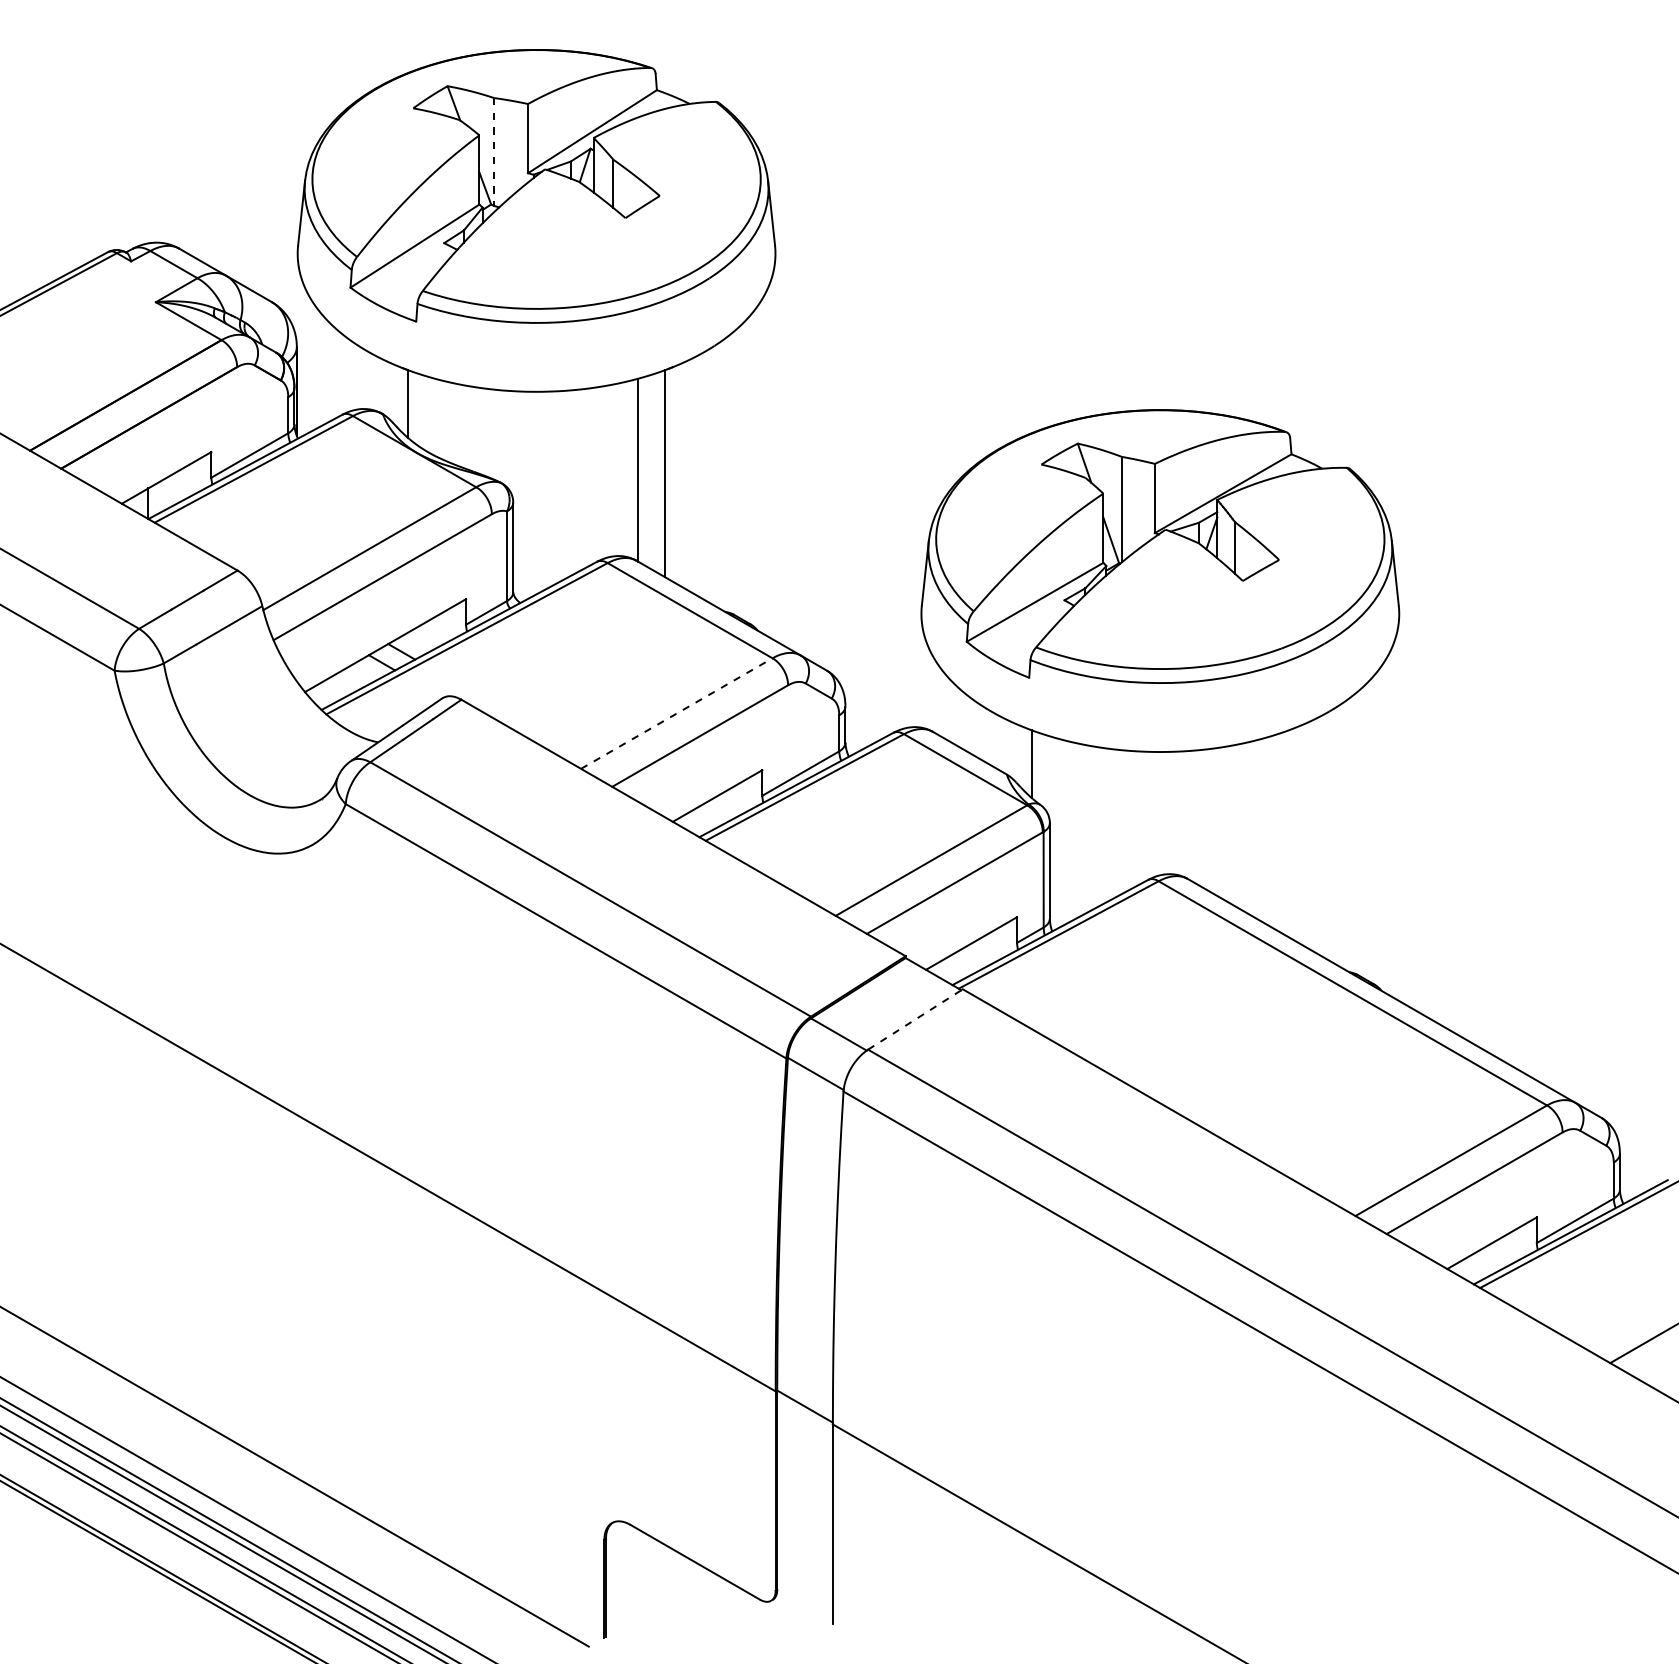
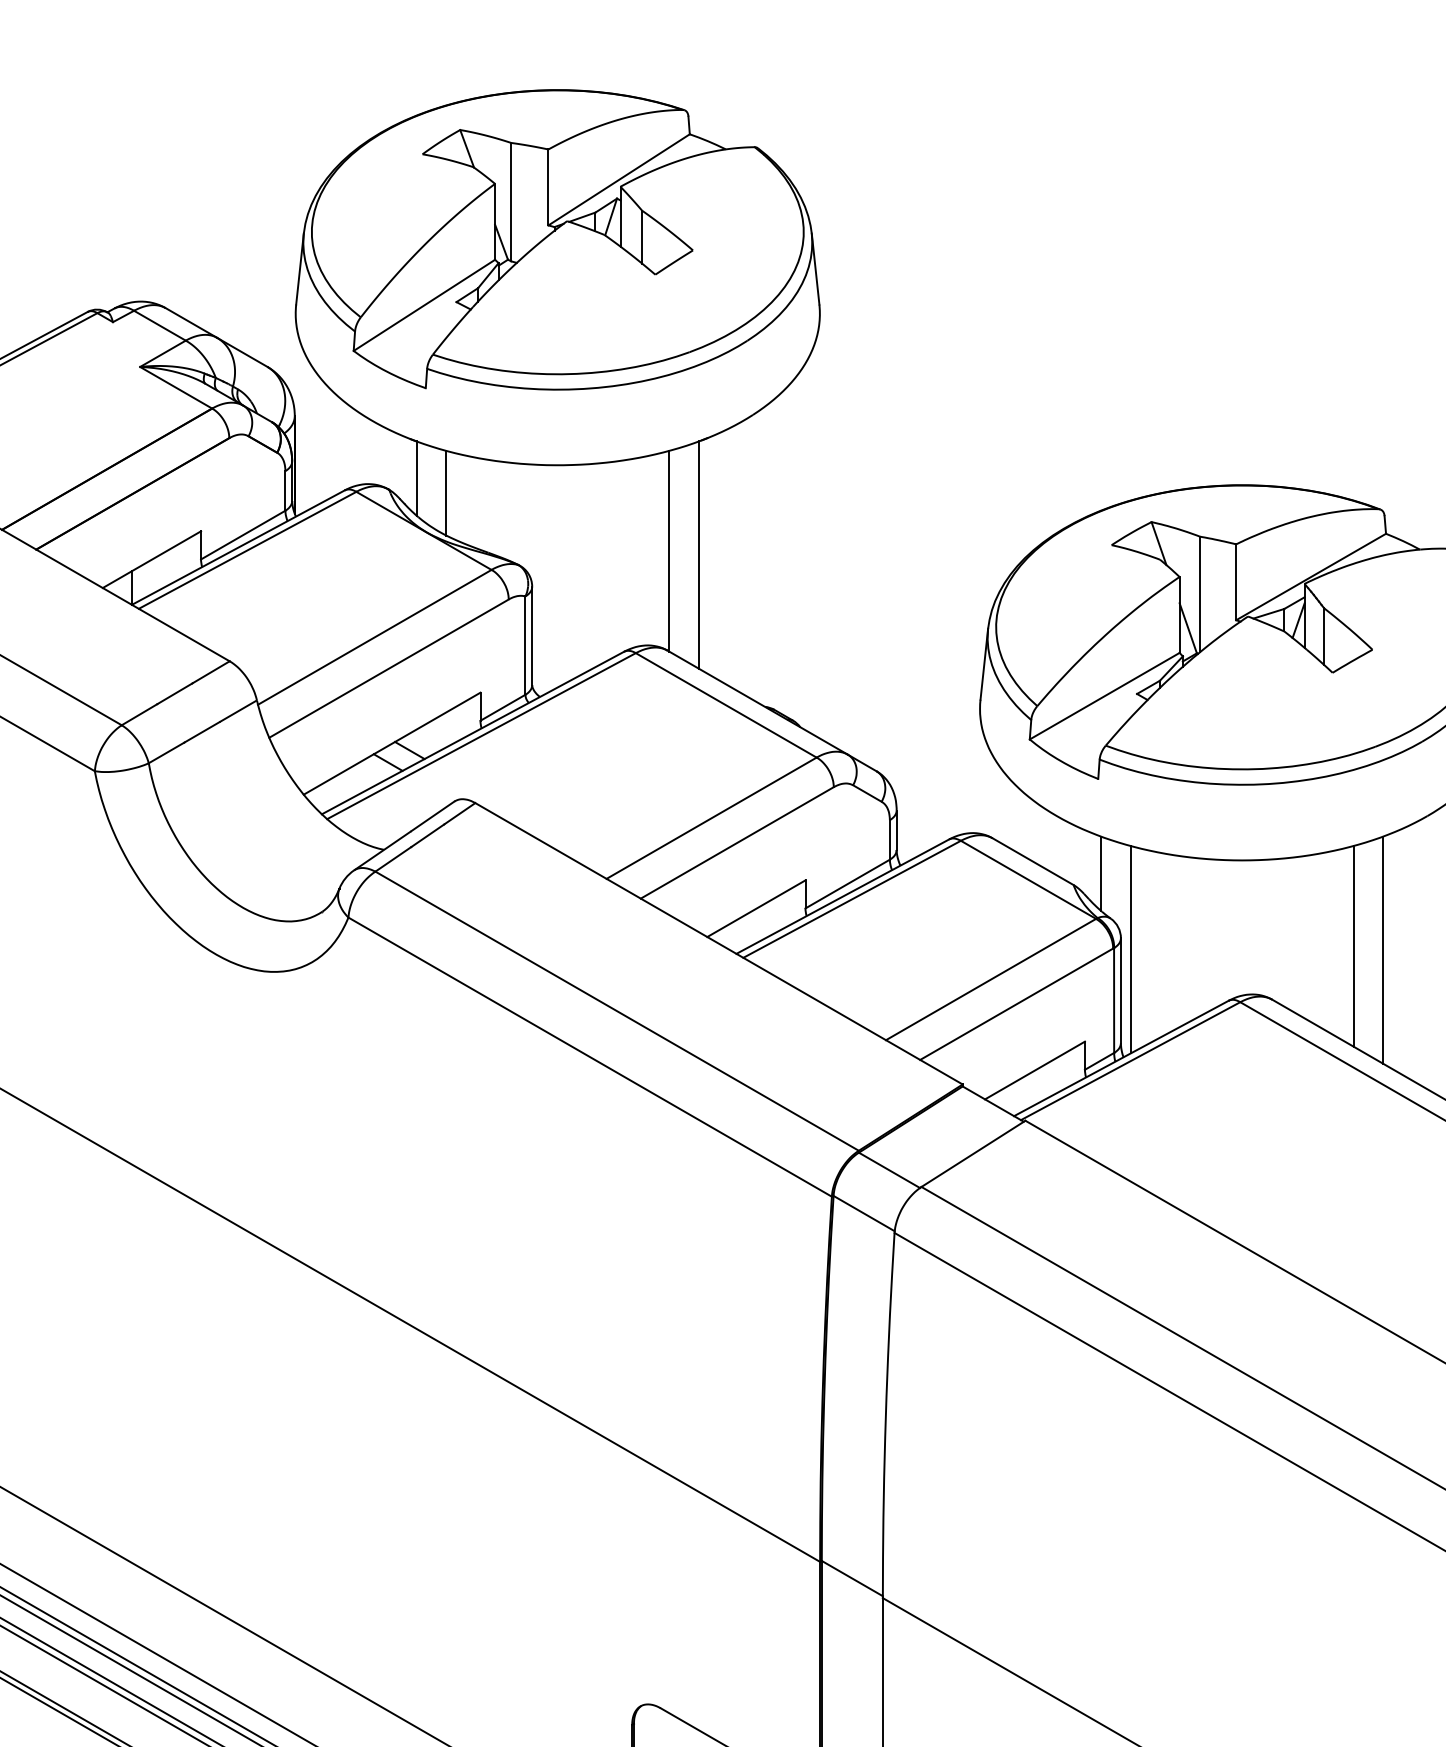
line: (494, 152) -> (511, 202), dashed -> solid
line: (434, 416) -> (445, 492), added
line: (676, 713) -> (711, 818), dashed -> solid
line: (1261, 829) -> (1353, 945), added
line: (1058, 833) -> (1130, 949), added
line: (1289, 833) -> (1383, 949), added
line: (915, 1019) -> (973, 1153), dashed -> solid

